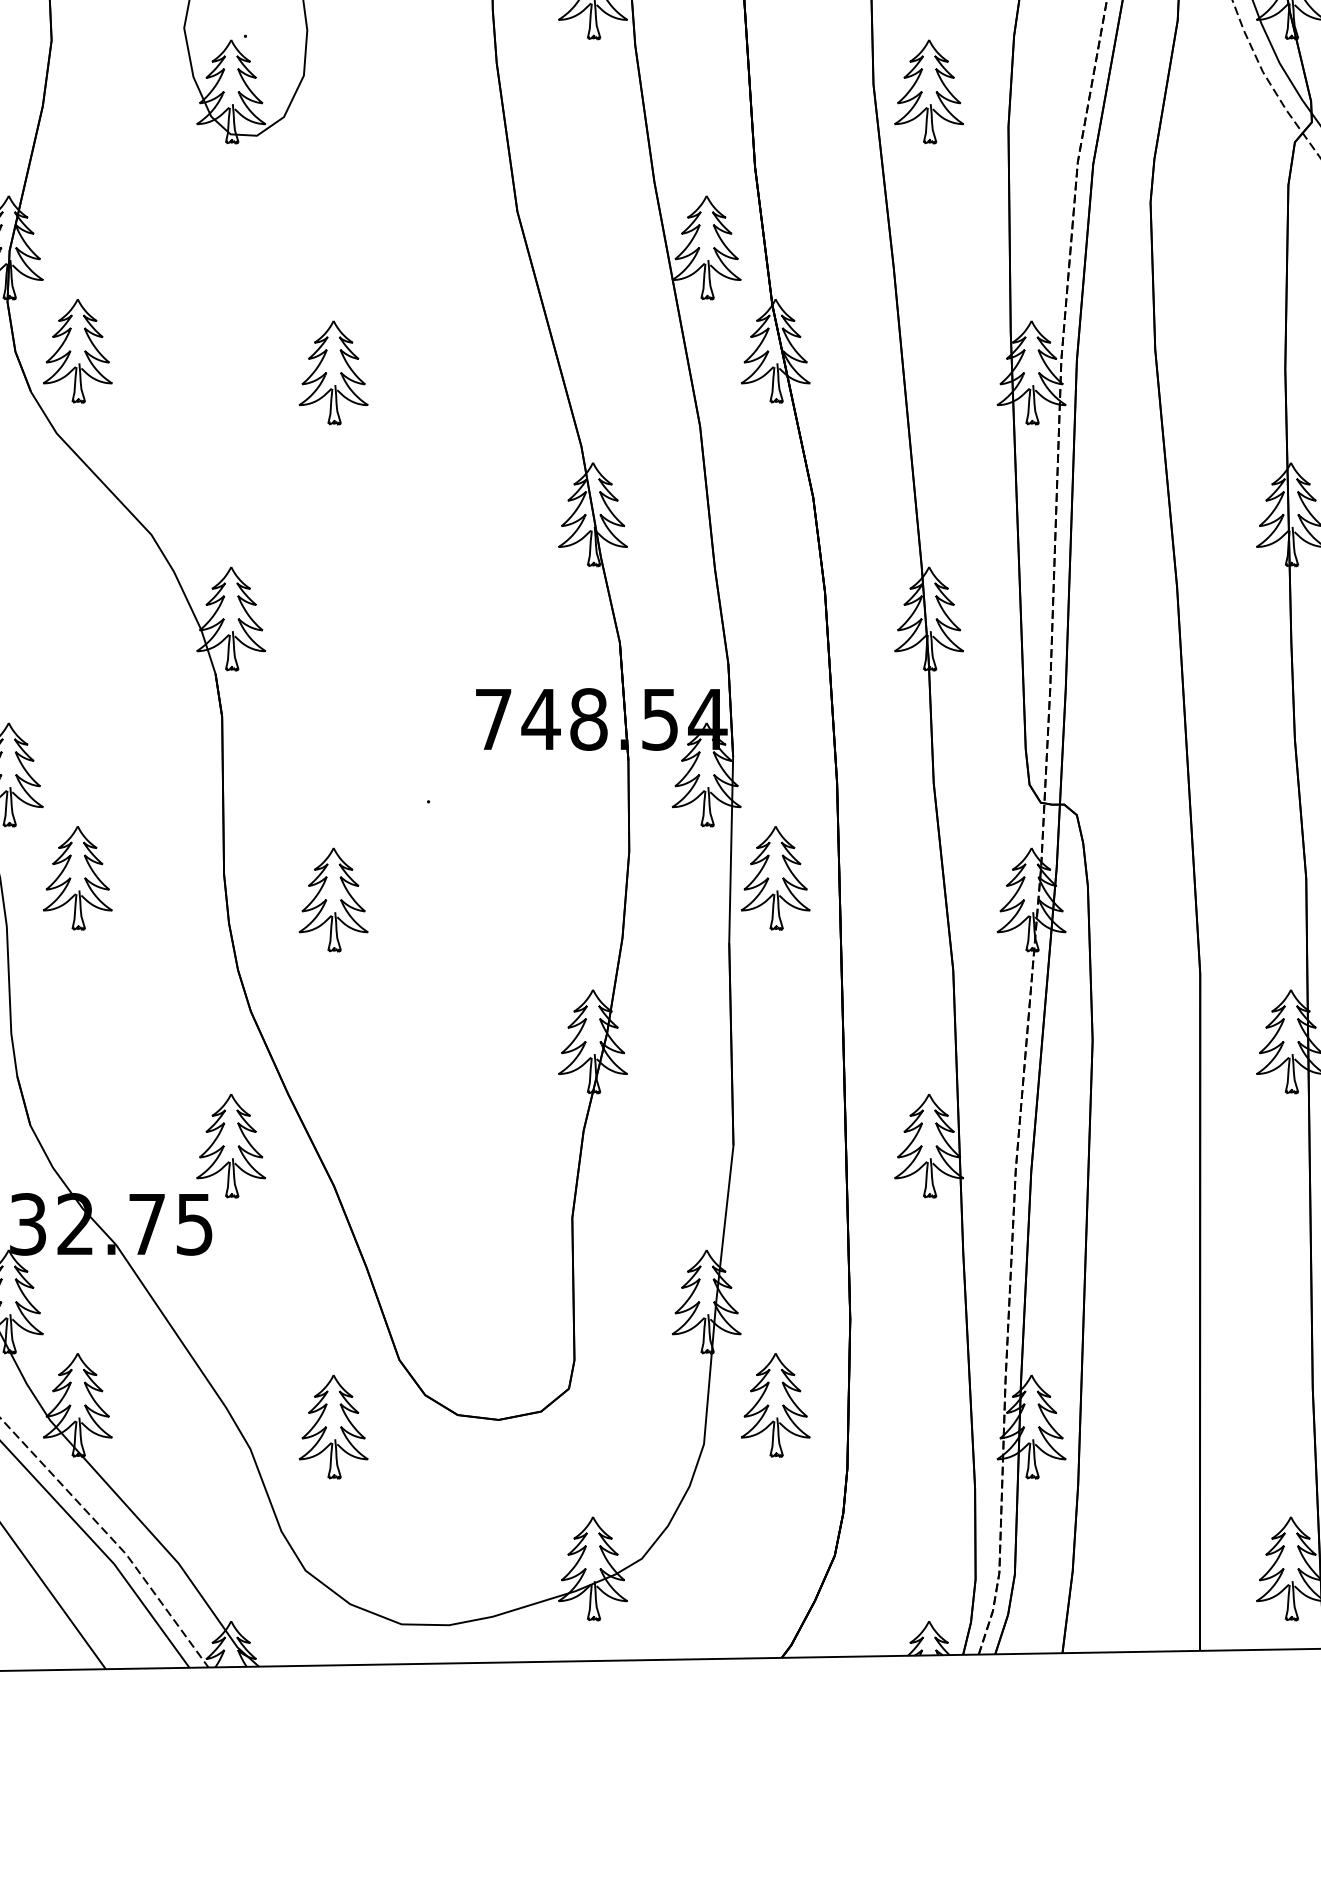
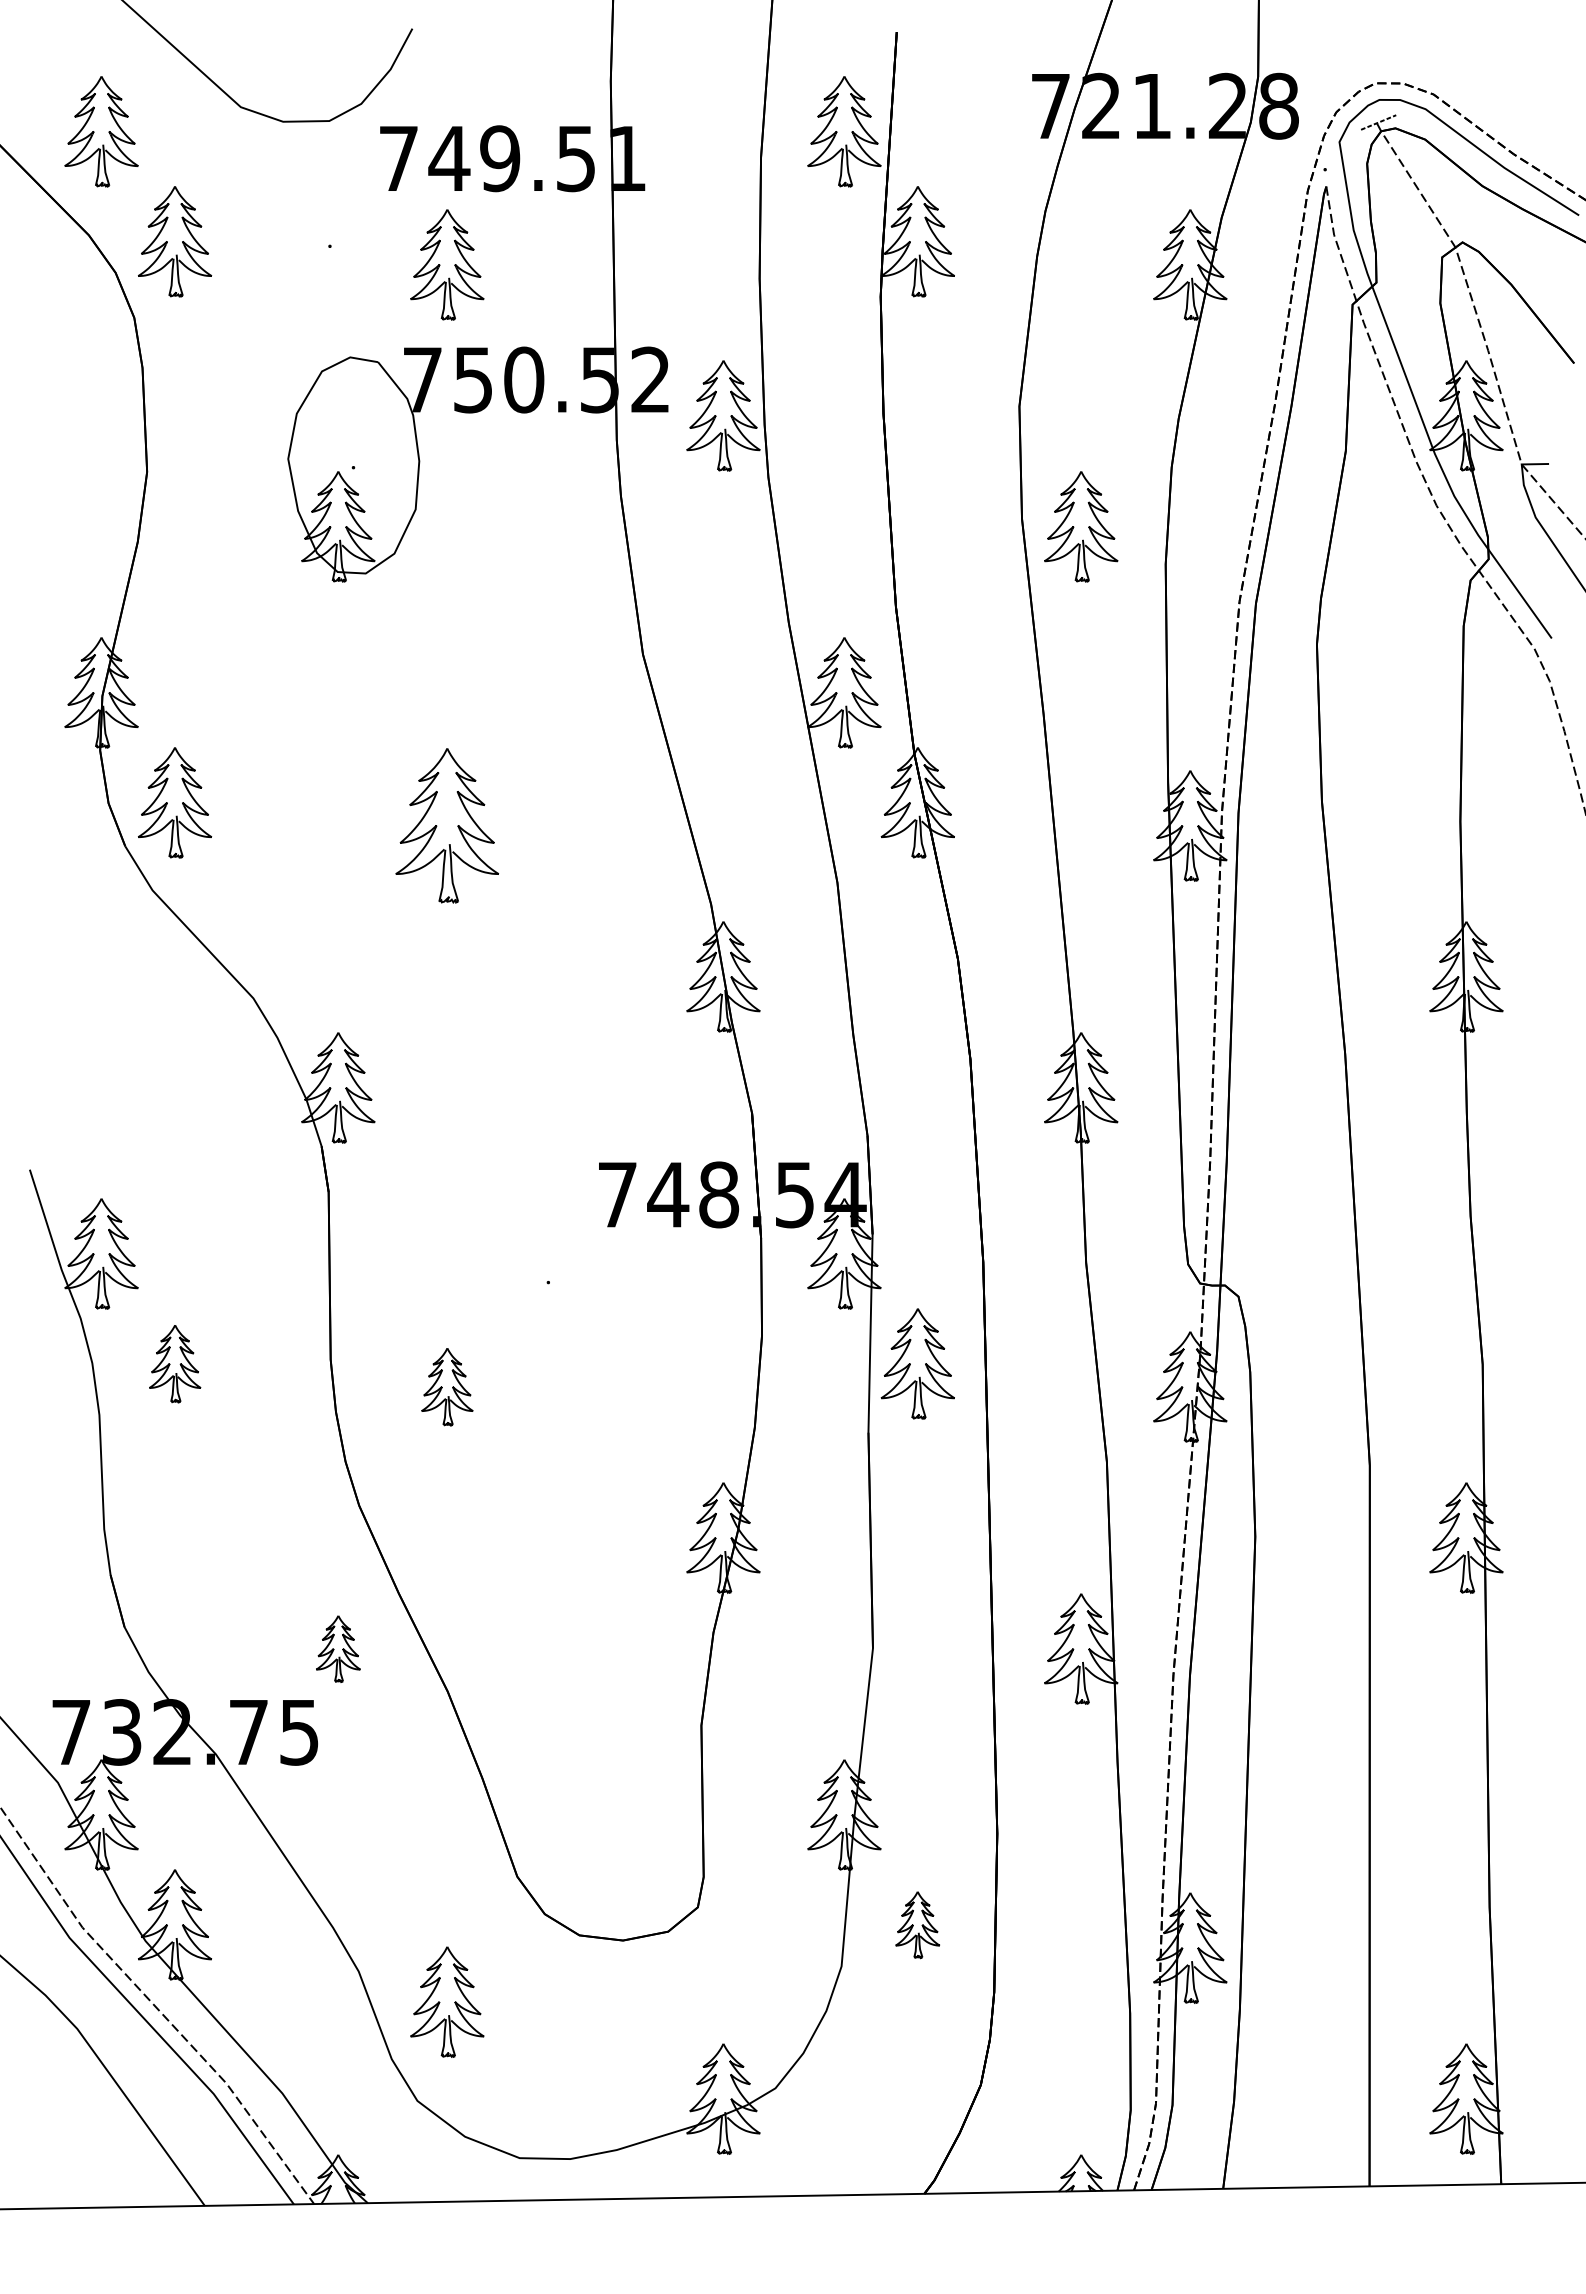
part: (333, 372) -> (447, 825), size x1.4
part: (78, 877) -> (175, 1363), size x0.7
part: (333, 899) -> (447, 1386), size x0.7
part: (231, 1145) -> (338, 1648), size x0.6
part: (775, 1404) -> (917, 1924), size x0.6
part: (333, 1426) -> (447, 2001), moved

